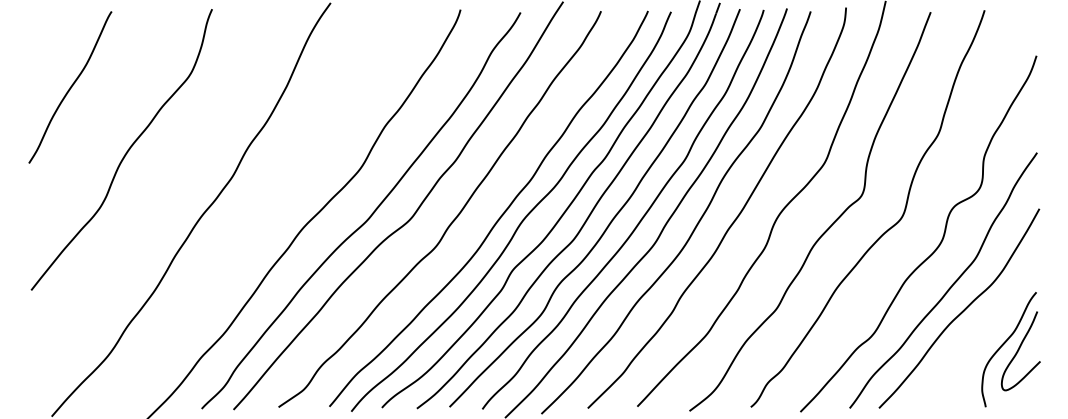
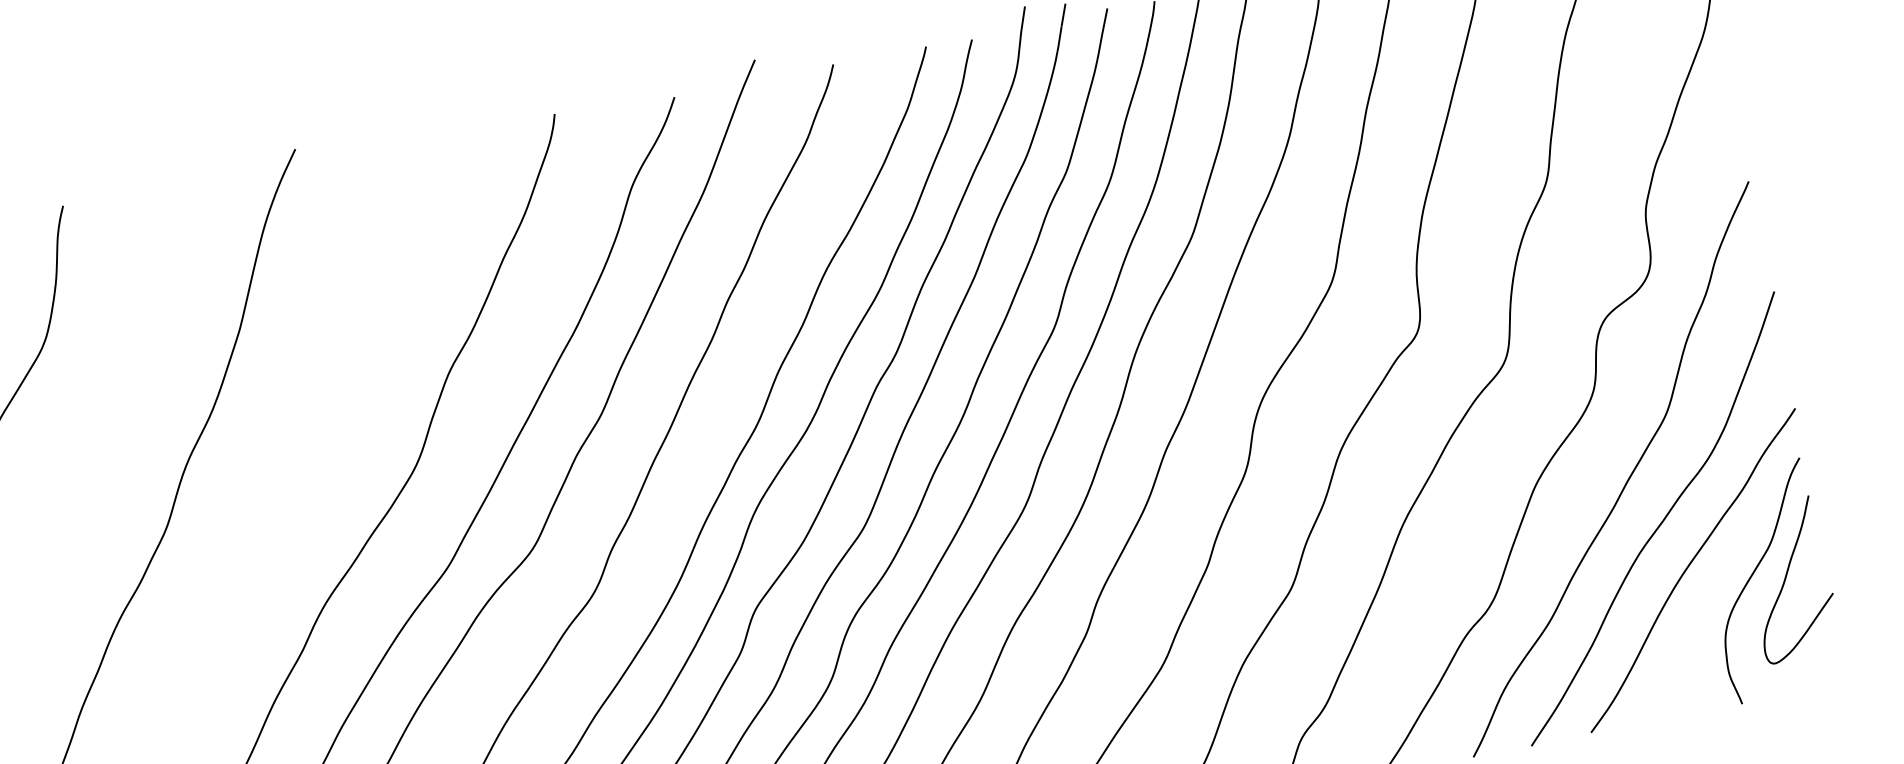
curve: (973, 335) -> (1691, 566), added

